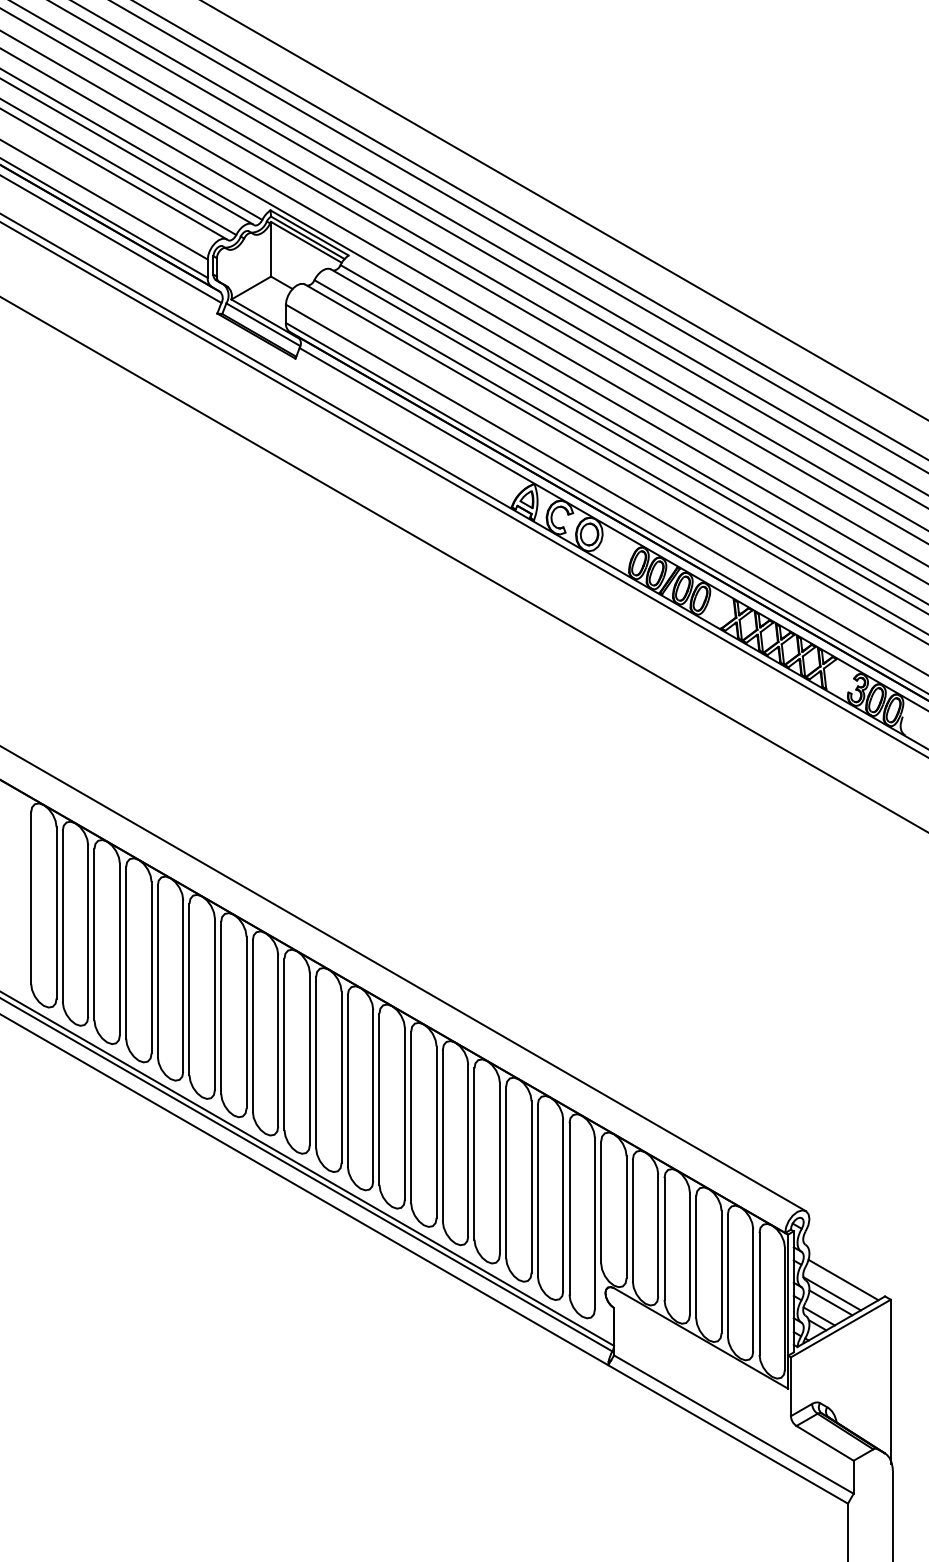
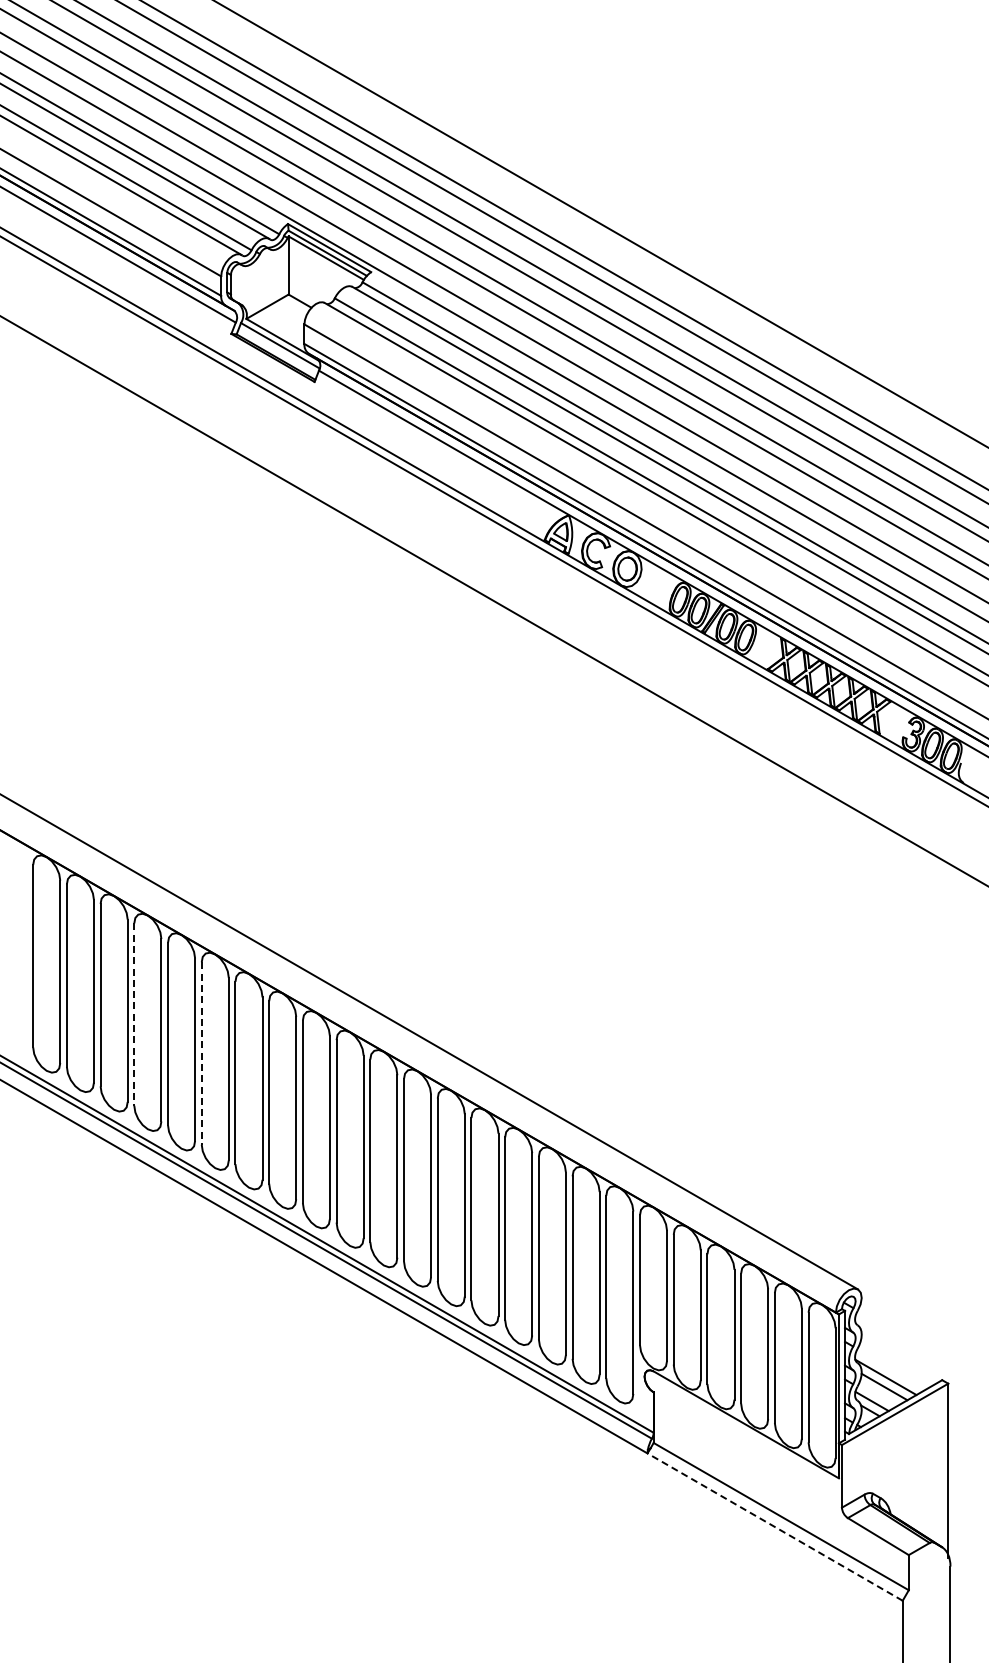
line: (126, 953) -> (134, 1015), solid -> dashed
line: (189, 990) -> (201, 1054), solid -> dashed
line: (843, 1279) -> (897, 1362), removed
line: (727, 1433) -> (774, 1526), solid -> dashed

